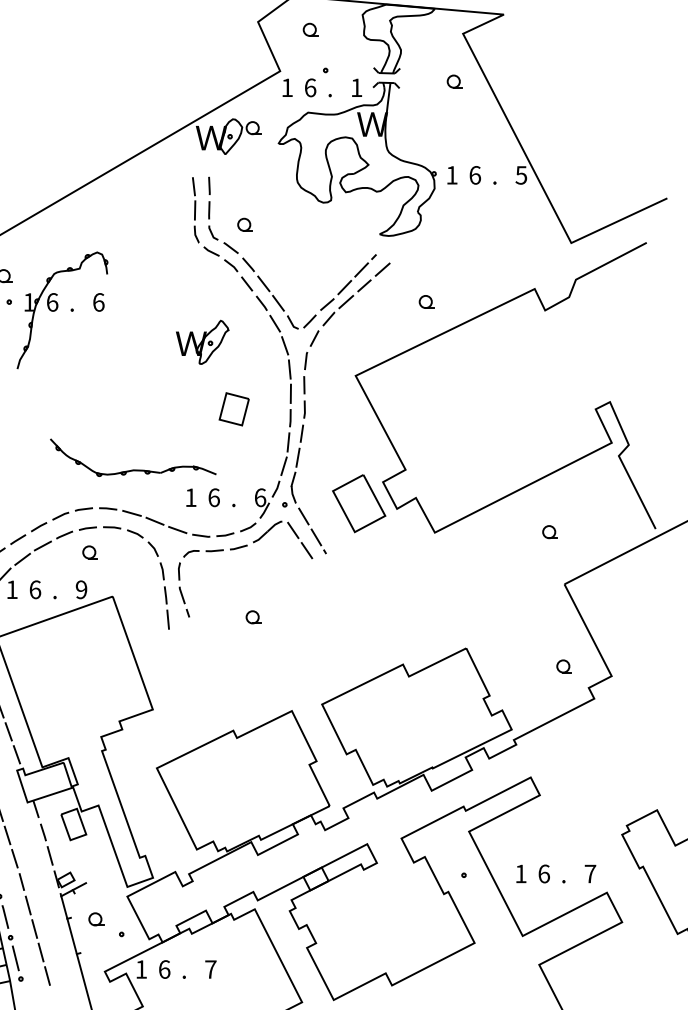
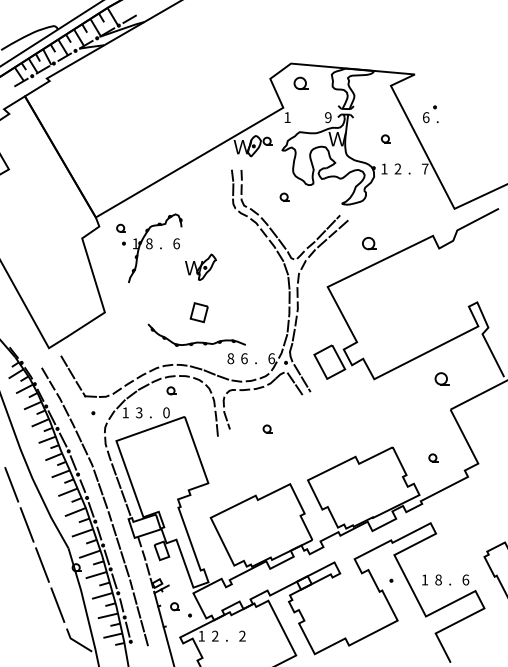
part: (311, 29) -> (301, 83), size x1.6
part: (453, 80) -> (385, 138), moved
part: (317, 82) -> (430, 114), moved
text: (357, 87) -> (328, 117), 1 -> 9
text: (474, 174) -> (397, 168), 6 -> 2
text: (520, 174) -> (424, 168), 5 -> 7
part: (244, 223) -> (284, 196), moved
text: (52, 301) -> (149, 243), 6 -> 8
part: (426, 301) -> (369, 243), size x1.6
part: (202, 341) -> (200, 266), moved
part: (232, 409) -> (198, 312), moved
text: (190, 497) -> (230, 358), 1 -> 8
part: (549, 531) -> (441, 378), size x1.6
text: (35, 589) -> (139, 412), 6 -> 3
text: (81, 589) -> (166, 412), 9 -> 0
part: (564, 665) -> (433, 457), moved
text: (544, 873) -> (438, 579), 6 -> 8
text: (589, 873) -> (465, 579), 7 -> 6
text: (164, 968) -> (215, 635), 6 -> 2
text: (210, 968) -> (242, 635), 7 -> 2

